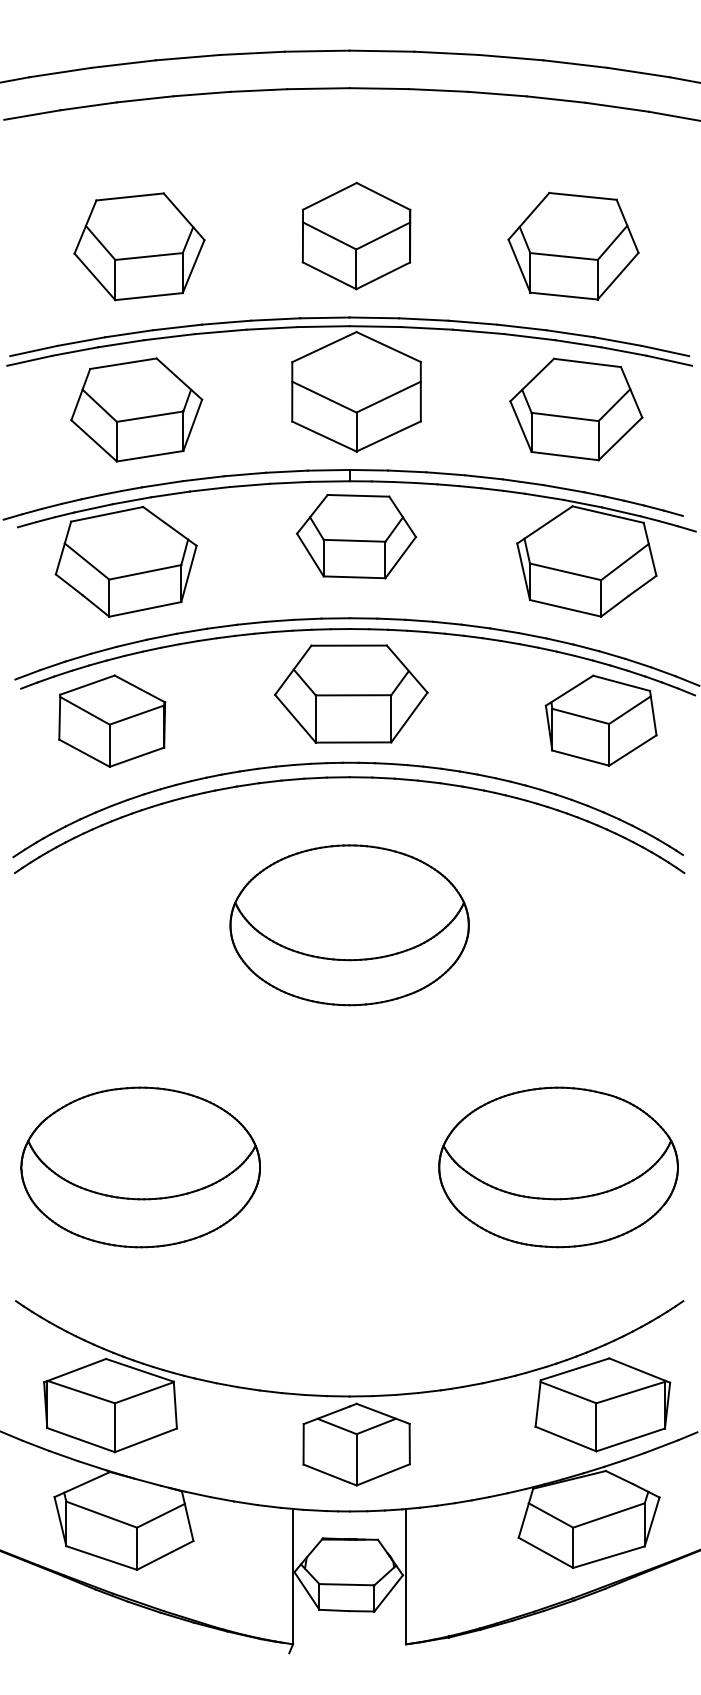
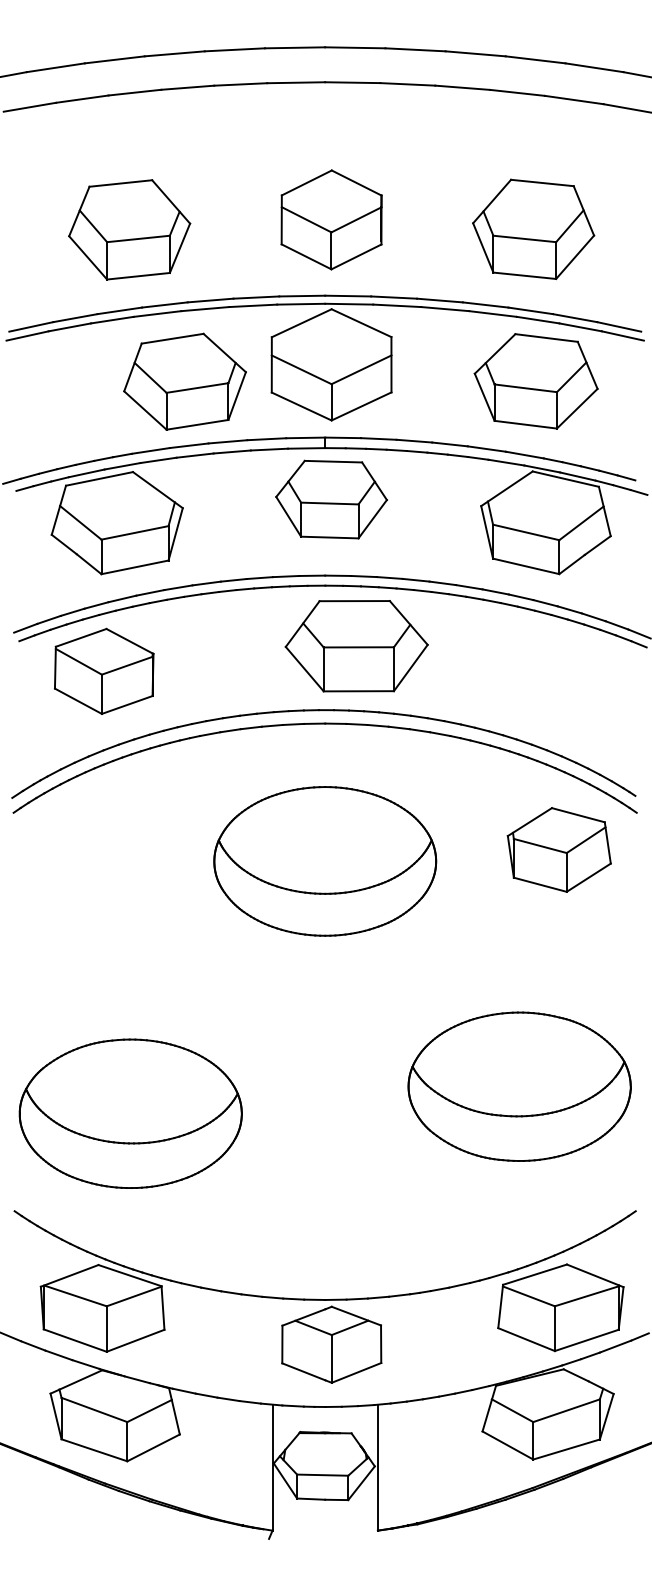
part: (136, 409) -> (184, 381), moved
part: (351, 694) -> (356, 646), moved
part: (600, 720) -> (558, 849), moved
part: (140, 1167) -> (130, 1113), moved

